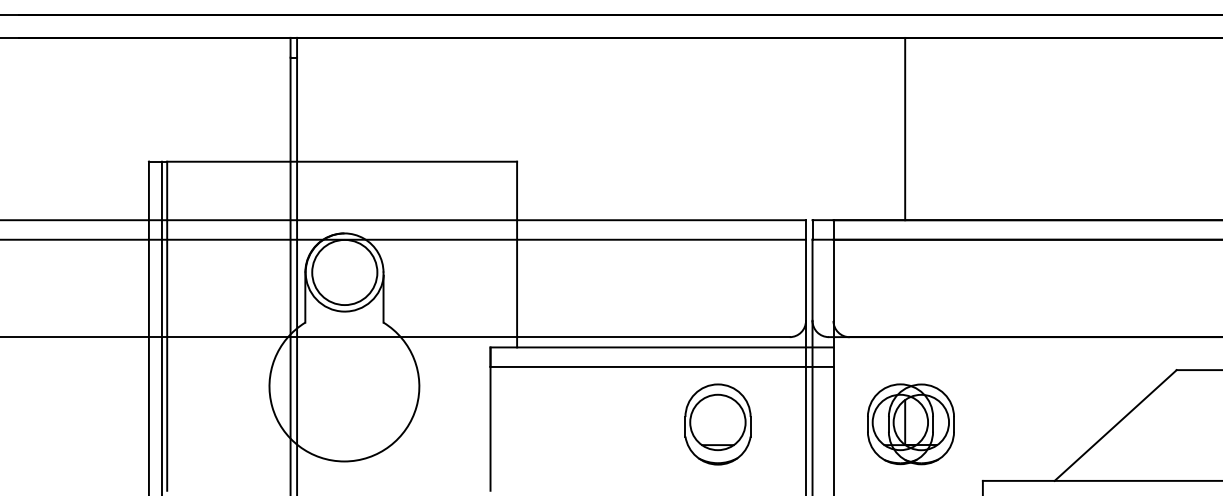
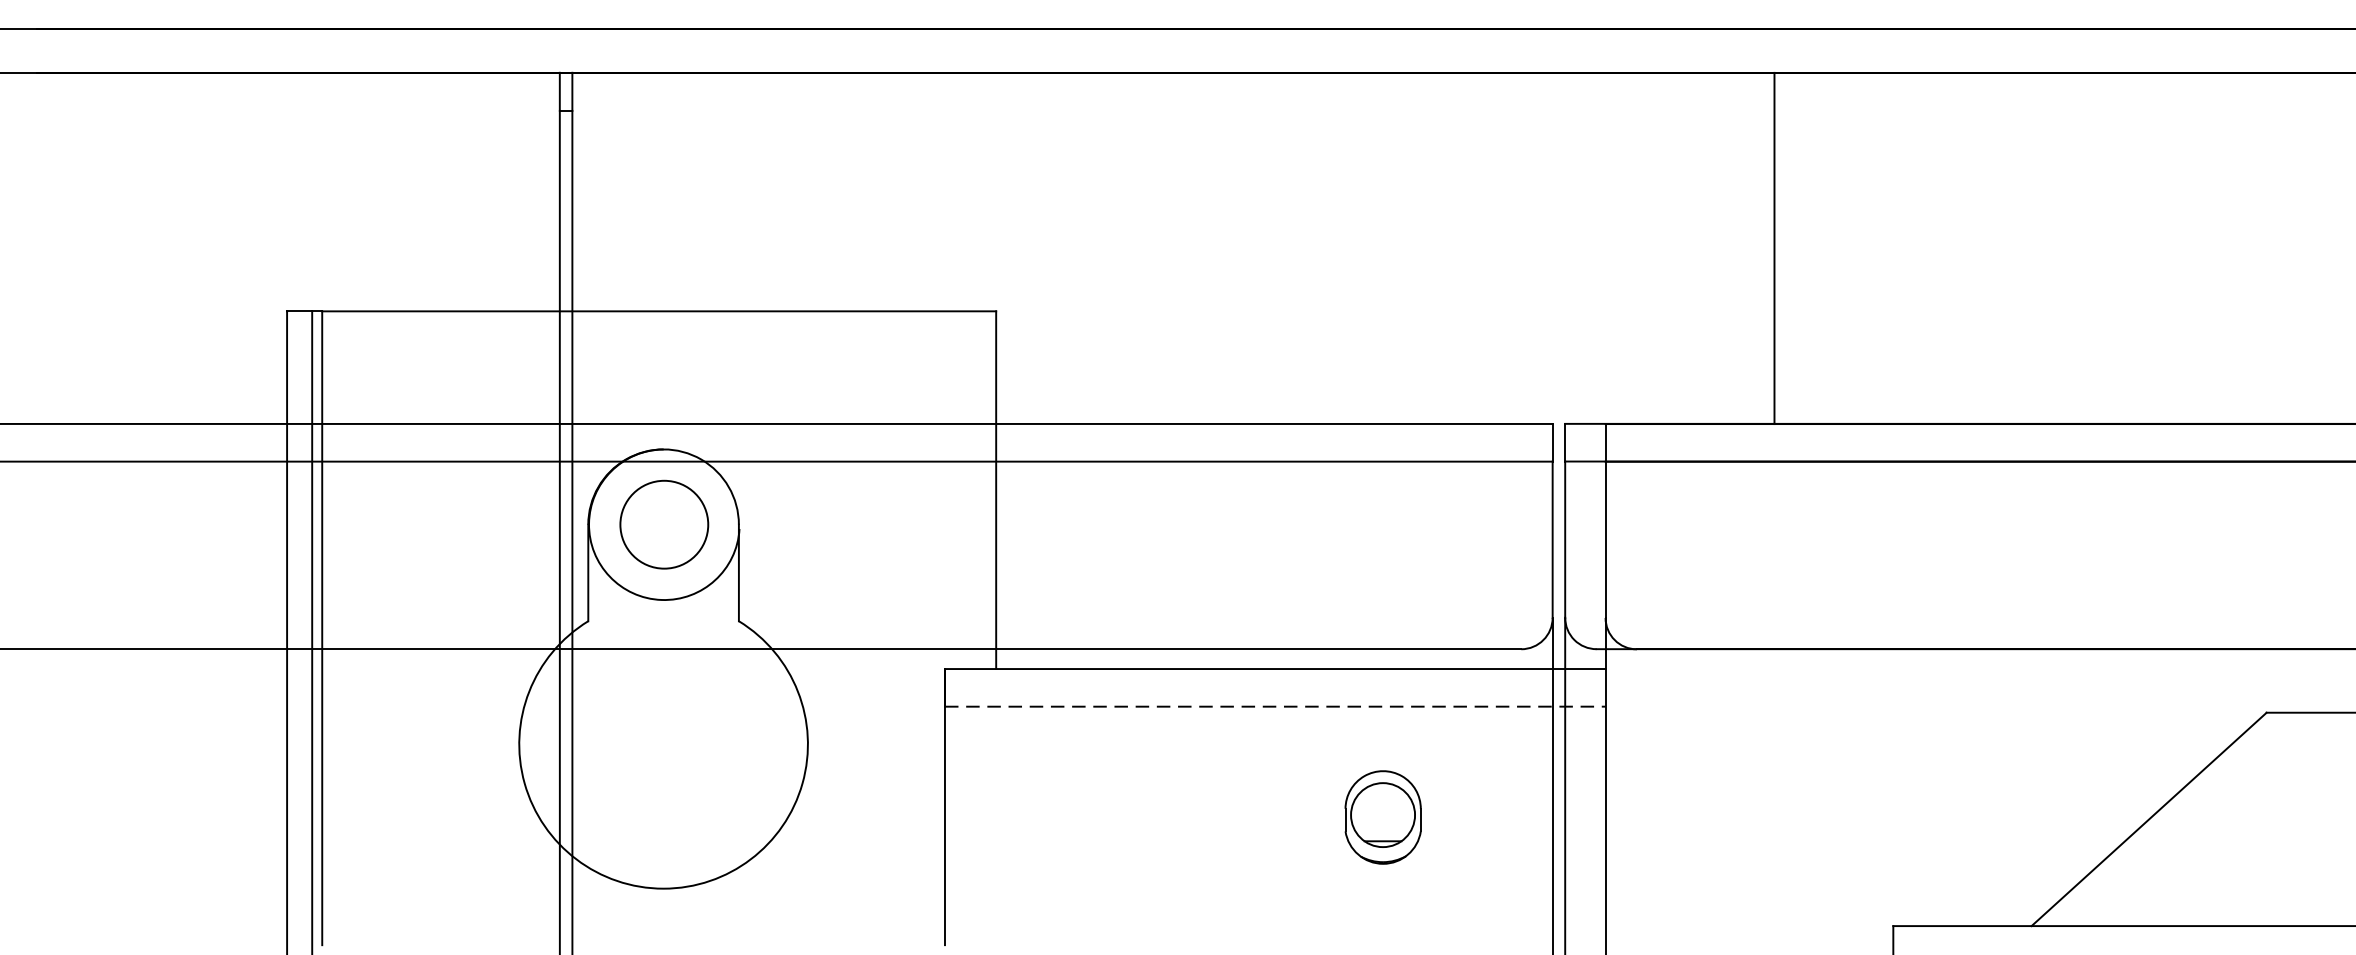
line: (905, 128) -> (1775, 247), moved
circle: (344, 272) -> (663, 524), size x0.7
line: (662, 366) -> (1276, 705), solid -> dashed
part: (717, 424) -> (1382, 817), size x0.6
part: (910, 424) -> (1753, 817), removed

